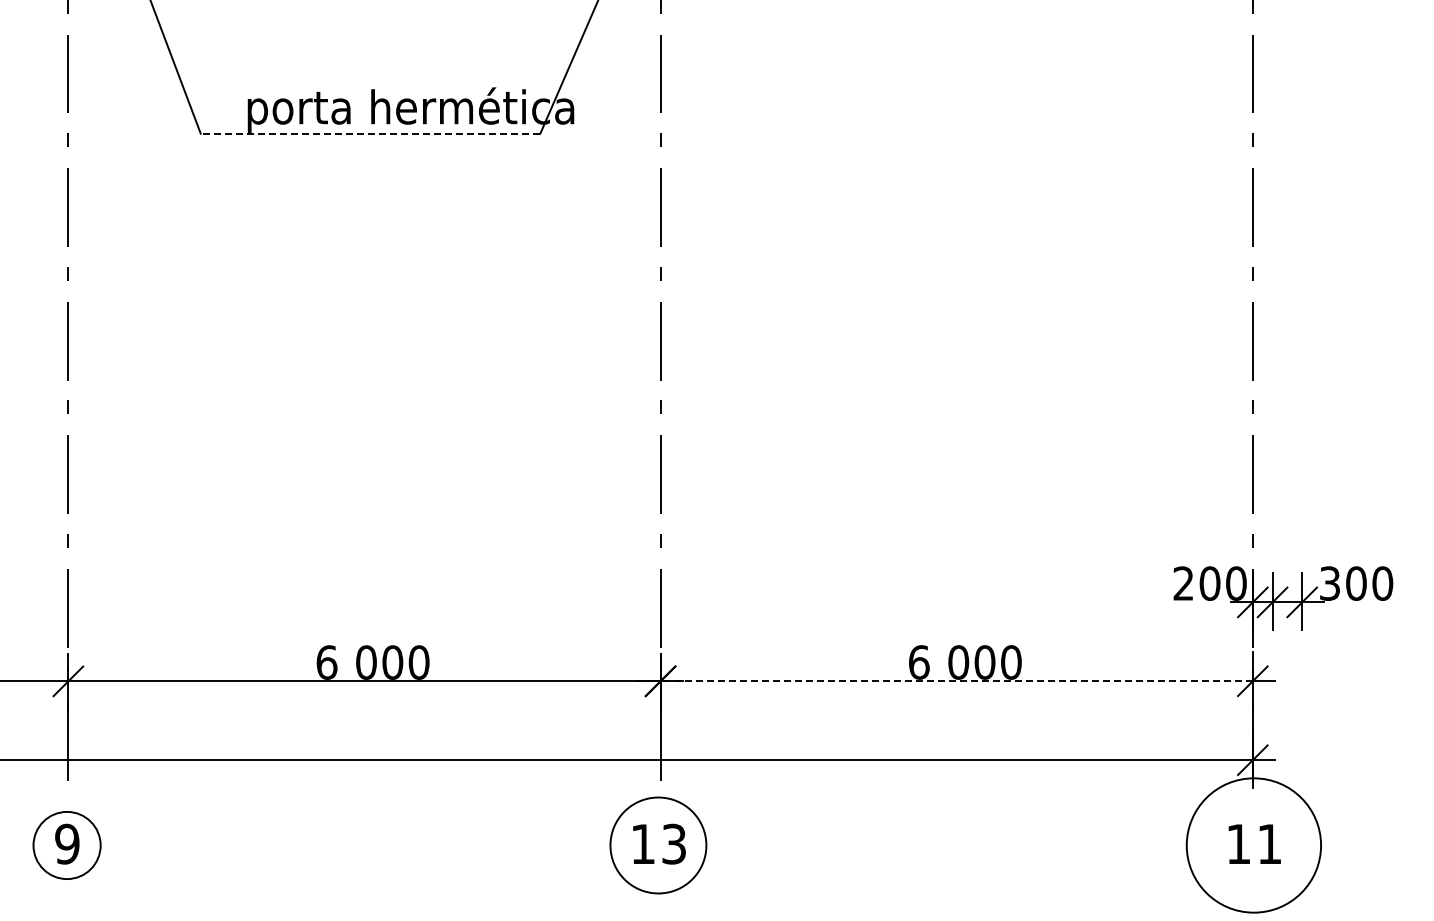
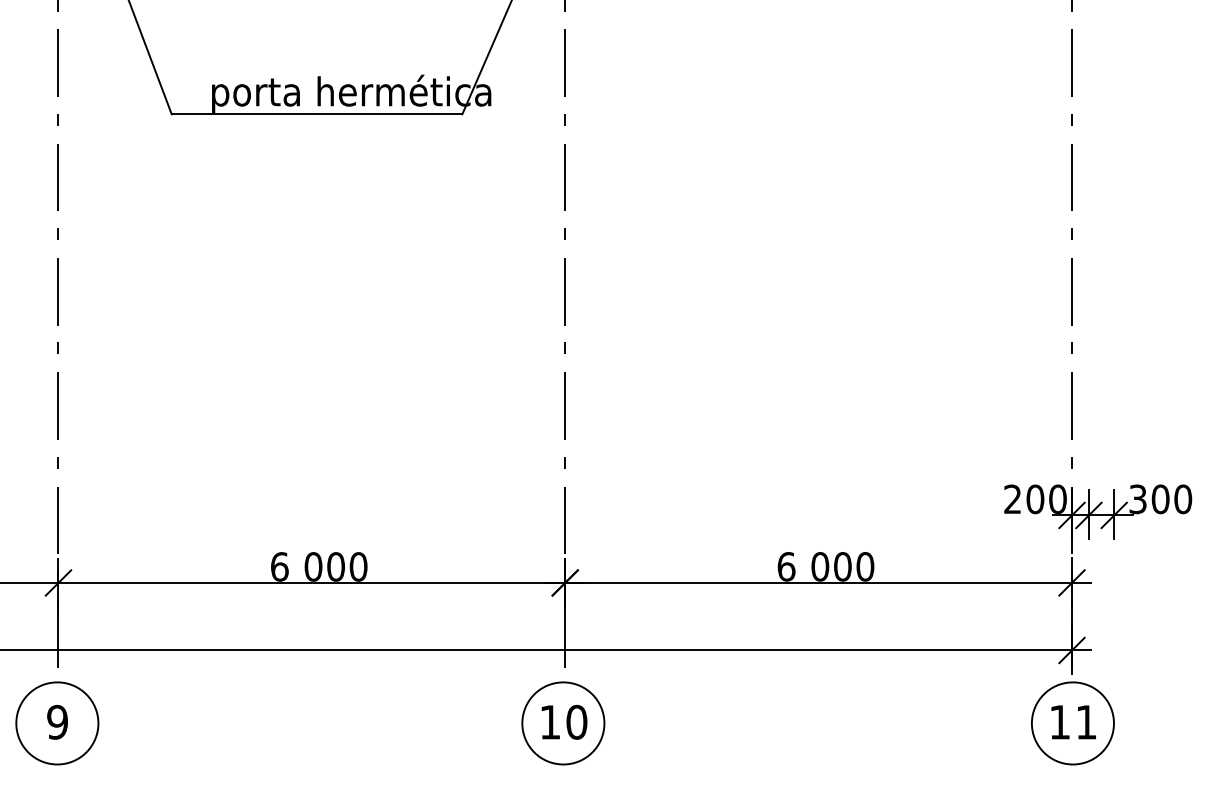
line: (370, 133) -> (316, 114), dashed -> solid
line: (956, 681) -> (818, 583), dashed -> solid
text: (674, 843) -> (577, 721), 13 -> 10
circle: (67, 845) -> (57, 723), size x1.43
circle: (1253, 845) -> (1072, 723), size x0.71

